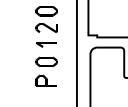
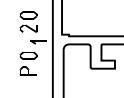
part: (46, 45) -> (38, 42), moved

